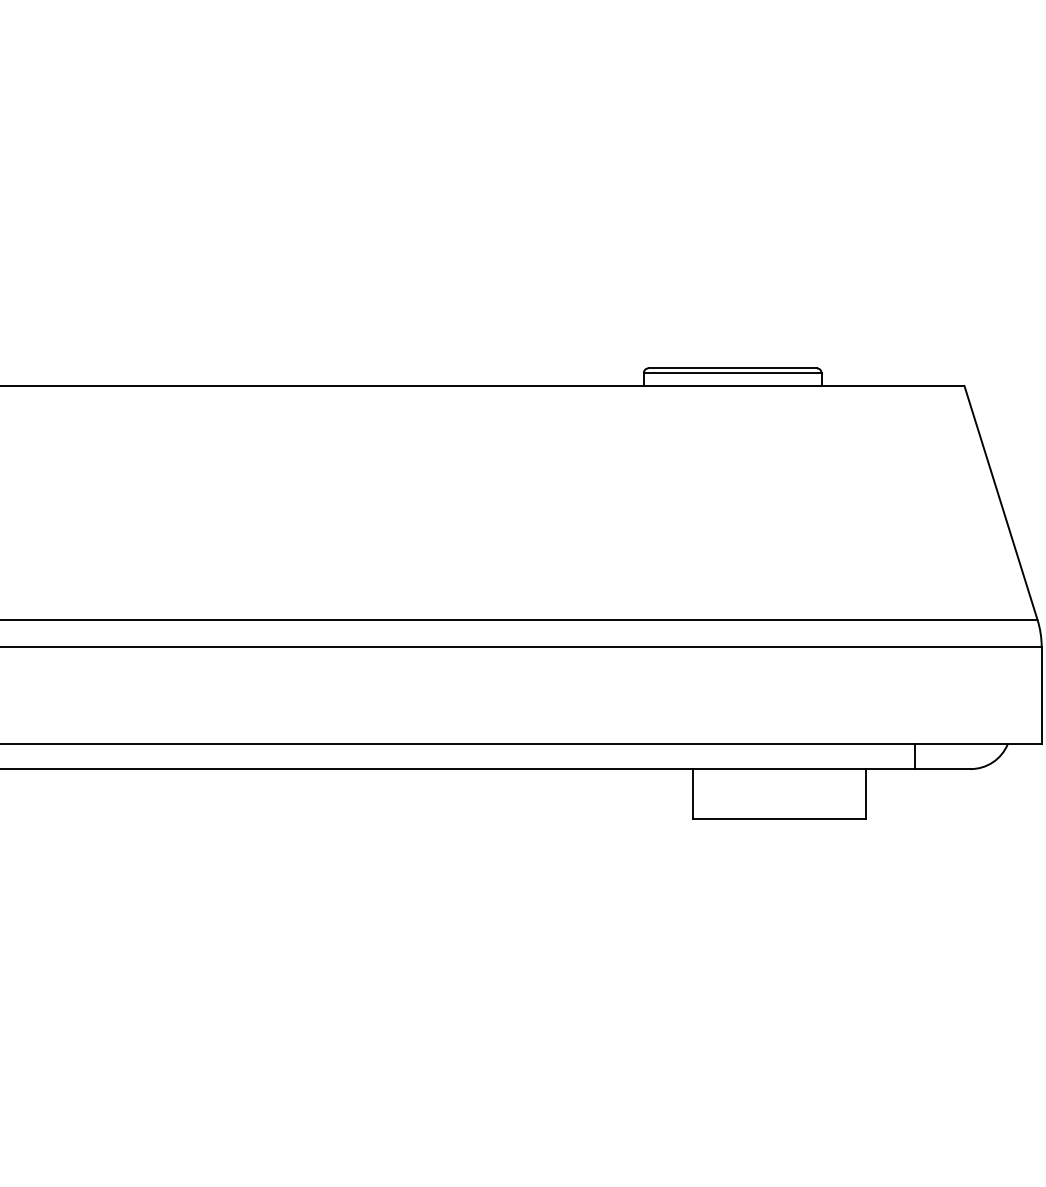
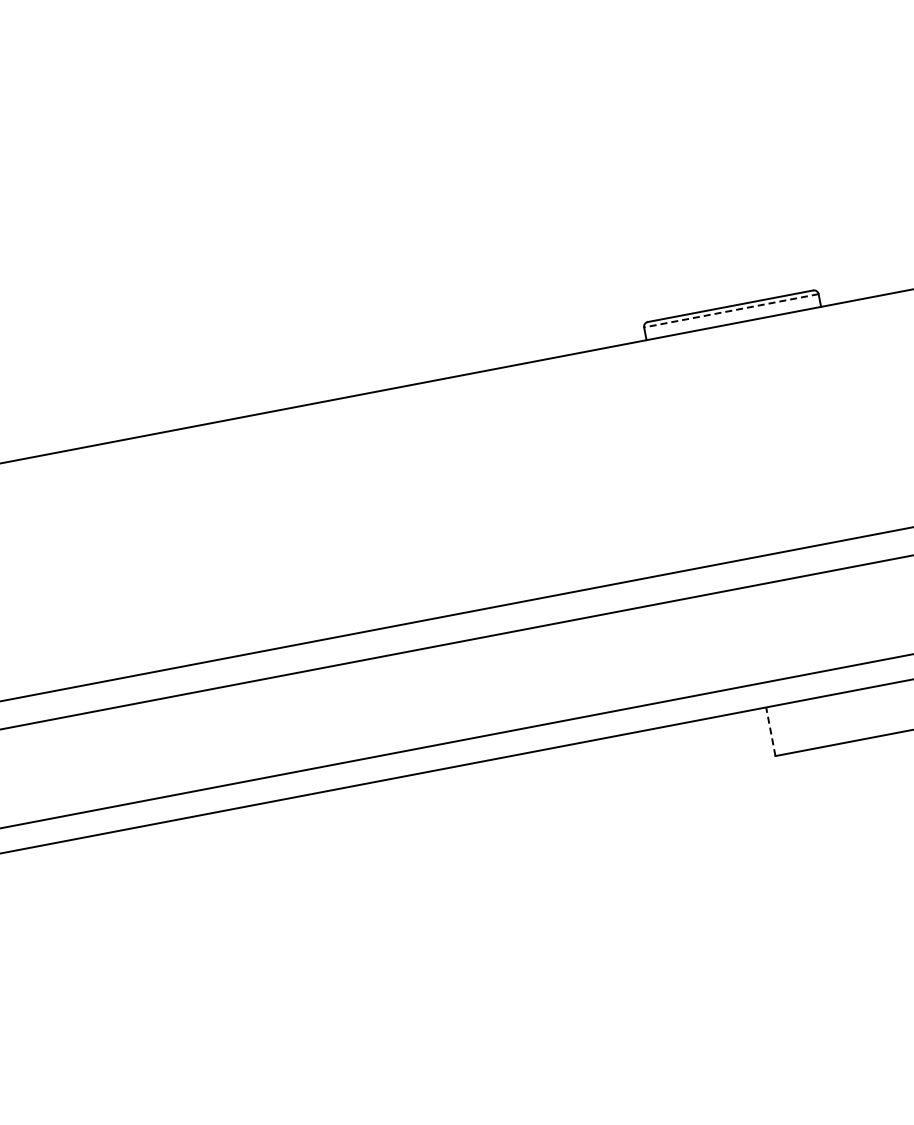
line: (732, 372) -> (731, 310), solid -> dashed
line: (692, 793) -> (770, 731), solid -> dashed

